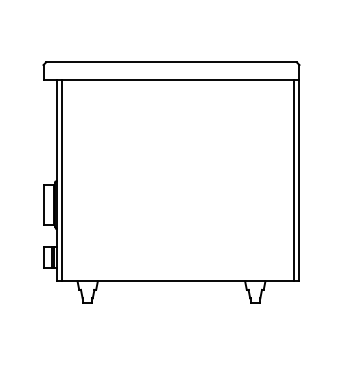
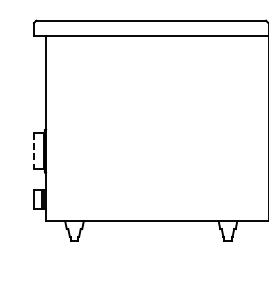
line: (61, 180) -> (50, 128), removed
line: (294, 180) -> (263, 128), removed
line: (43, 205) -> (34, 151), solid -> dashed

